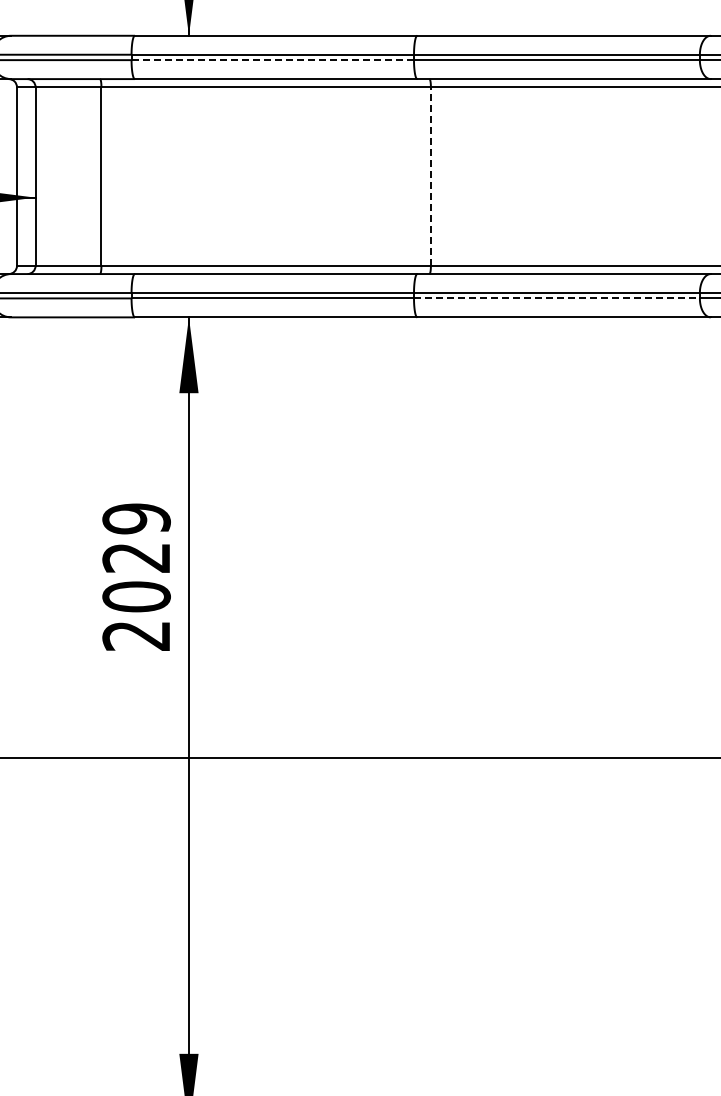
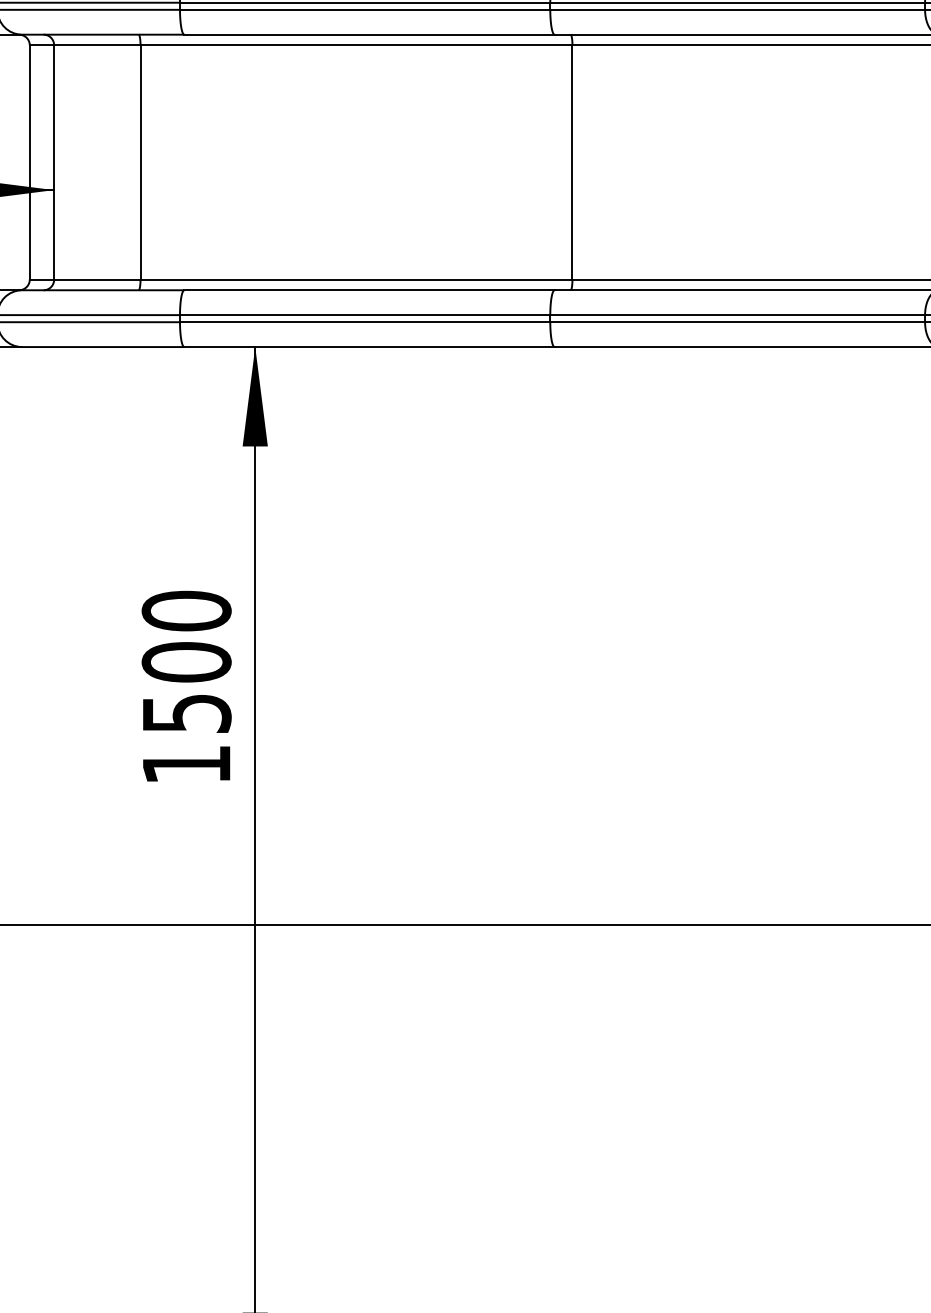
line: (273, 60) -> (366, 10), dashed -> solid
line: (430, 176) -> (571, 162), dashed -> solid
line: (556, 298) -> (737, 322), dashed -> solid
text: (136, 576) -> (186, 686), 2029 -> 1500

